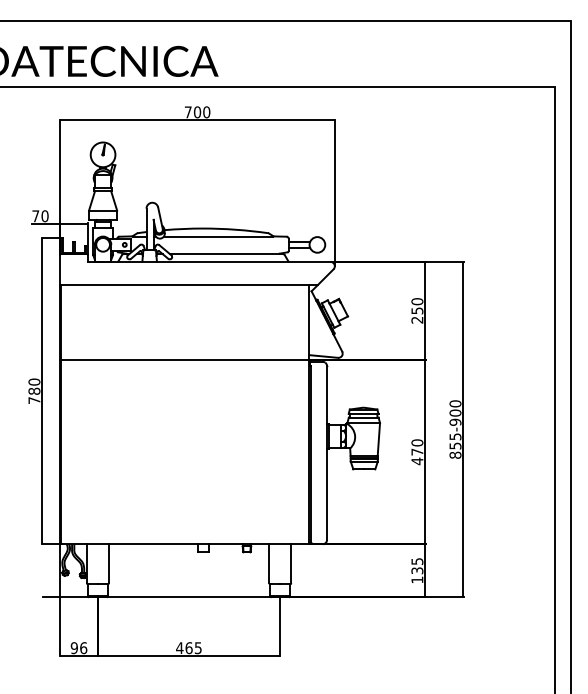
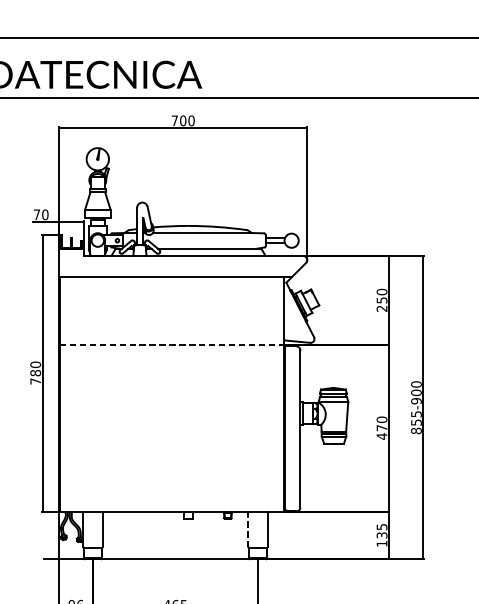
line: (185, 359) -> (172, 344), solid -> dashed
line: (269, 564) -> (248, 529), solid -> dashed

